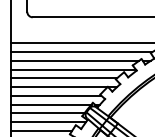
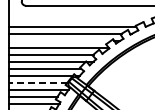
line: (74, 60) -> (59, 40), removed
line: (47, 113) -> (37, 82), solid -> dashed

